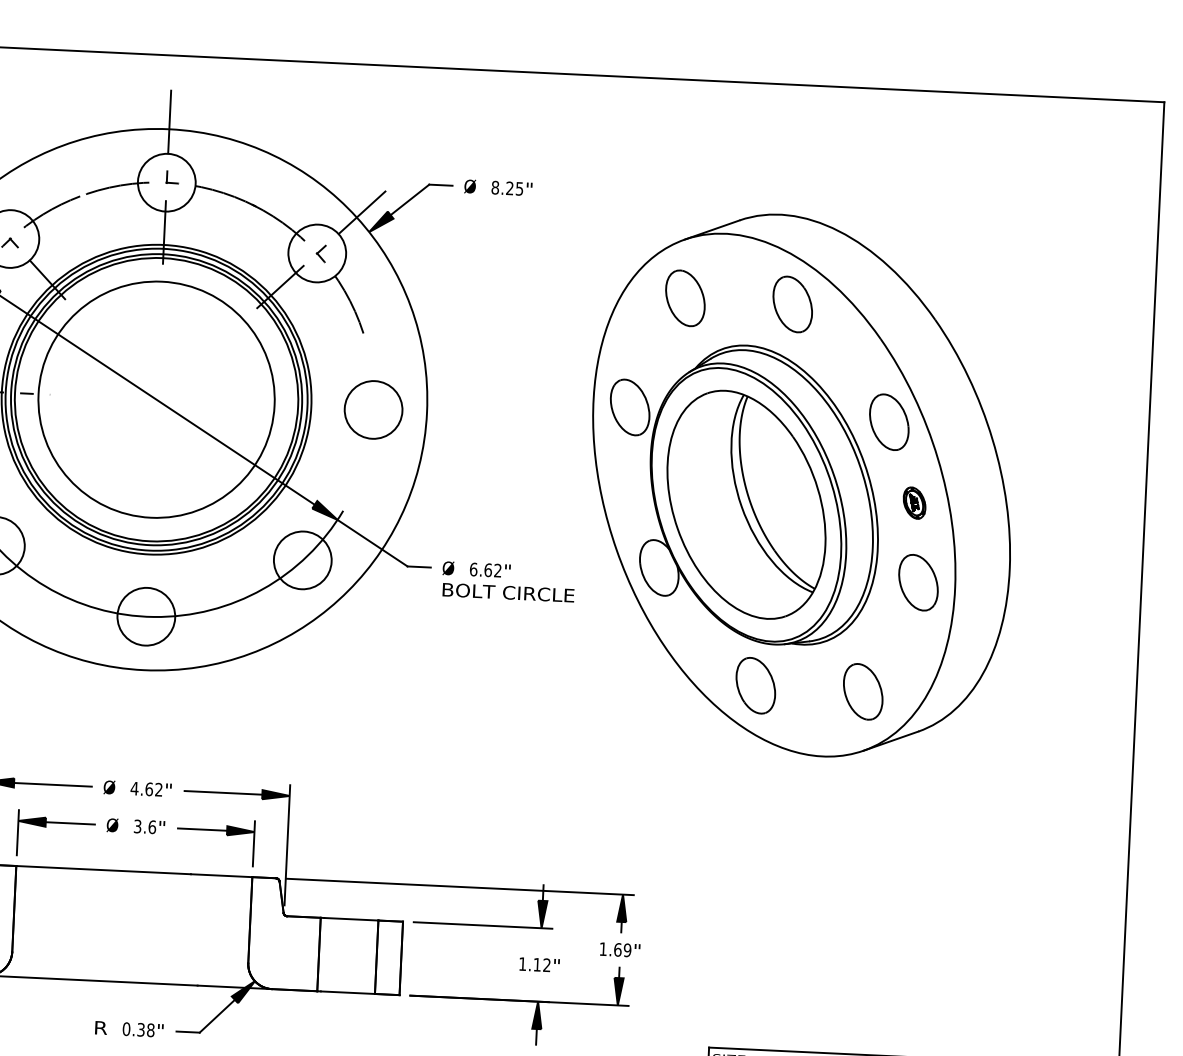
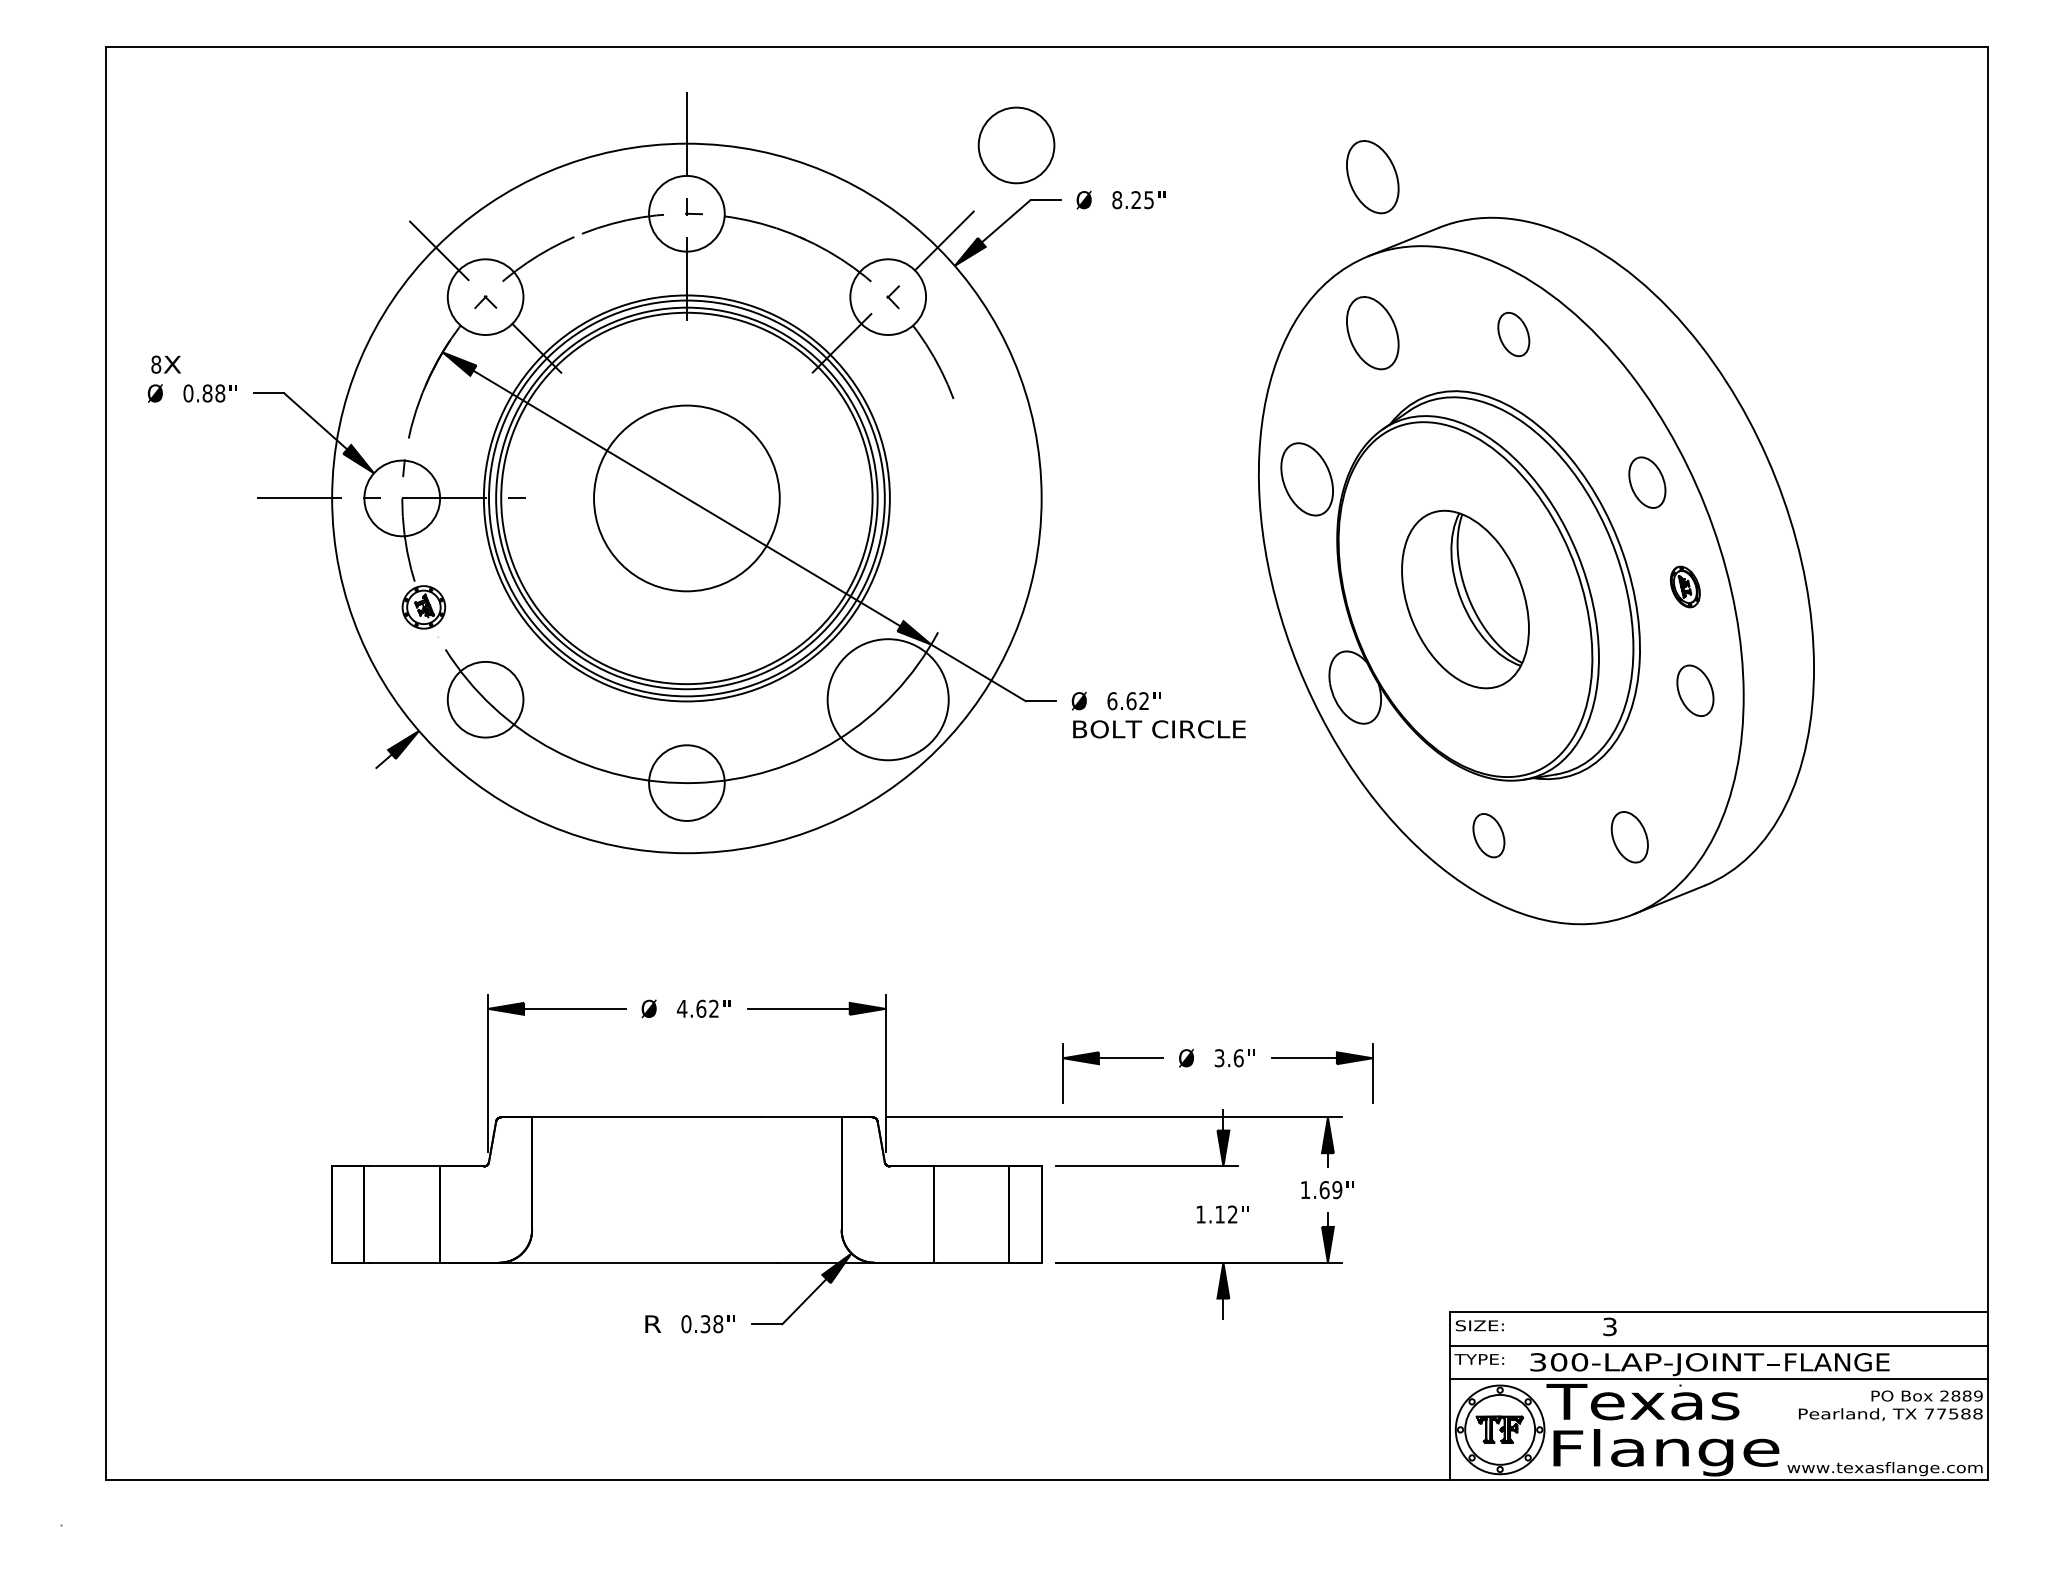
part: (690, 179) -> (1372, 177), added
part: (792, 304) -> (1513, 334), size x0.6
circle: (156, 399) -> (686, 498), size x0.6
circle: (373, 409) -> (1016, 145), moved
part: (889, 422) -> (1647, 482), size x0.7
part: (746, 504) -> (1465, 599), size x0.6
circle: (303, 560) -> (888, 699), size x1.6
part: (918, 582) -> (1695, 690), size x0.7
part: (755, 685) -> (1488, 835), size x0.6
part: (862, 692) -> (1629, 837), size x0.7
part: (135, 838) -> (1217, 1073), moved

